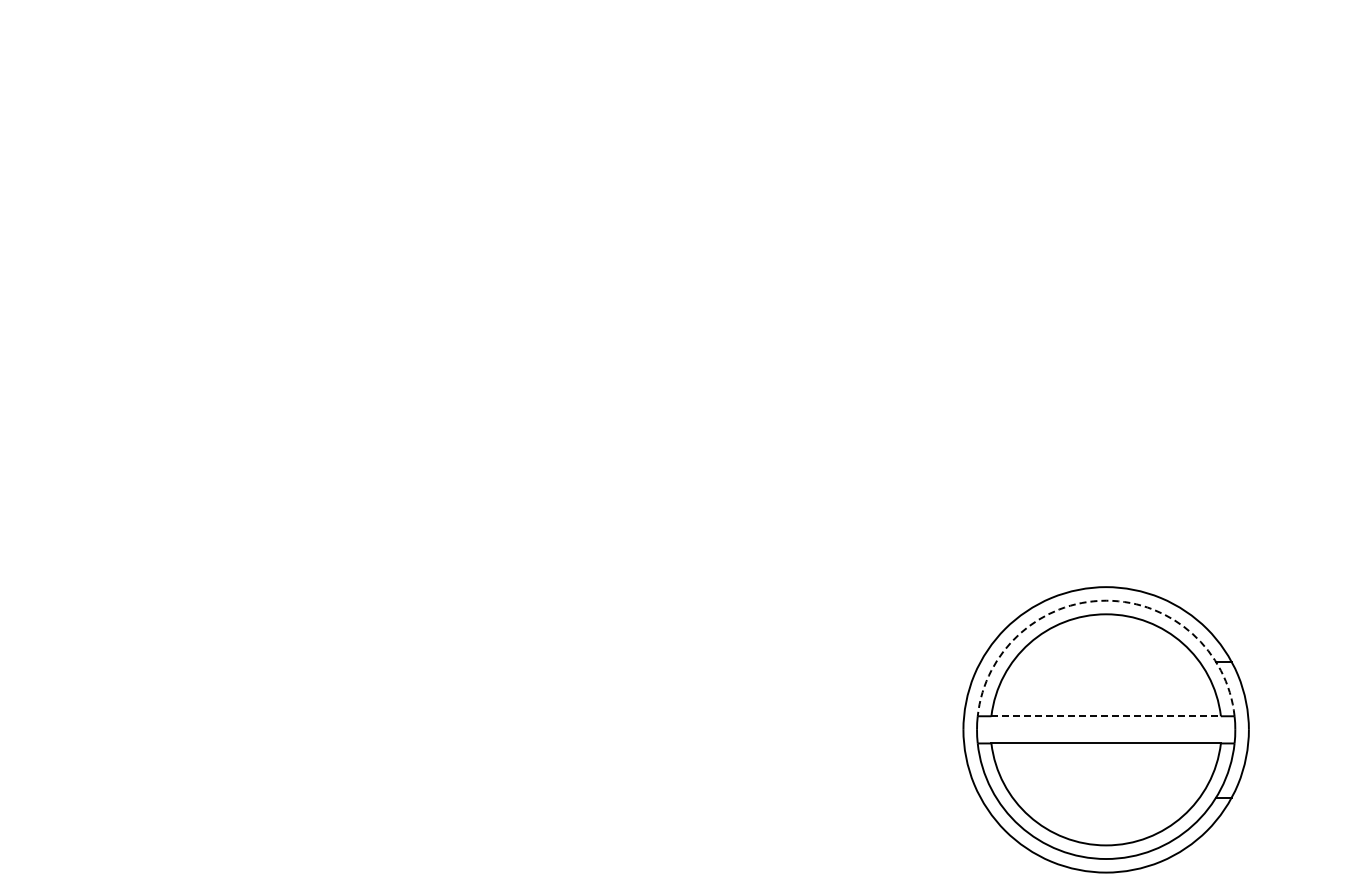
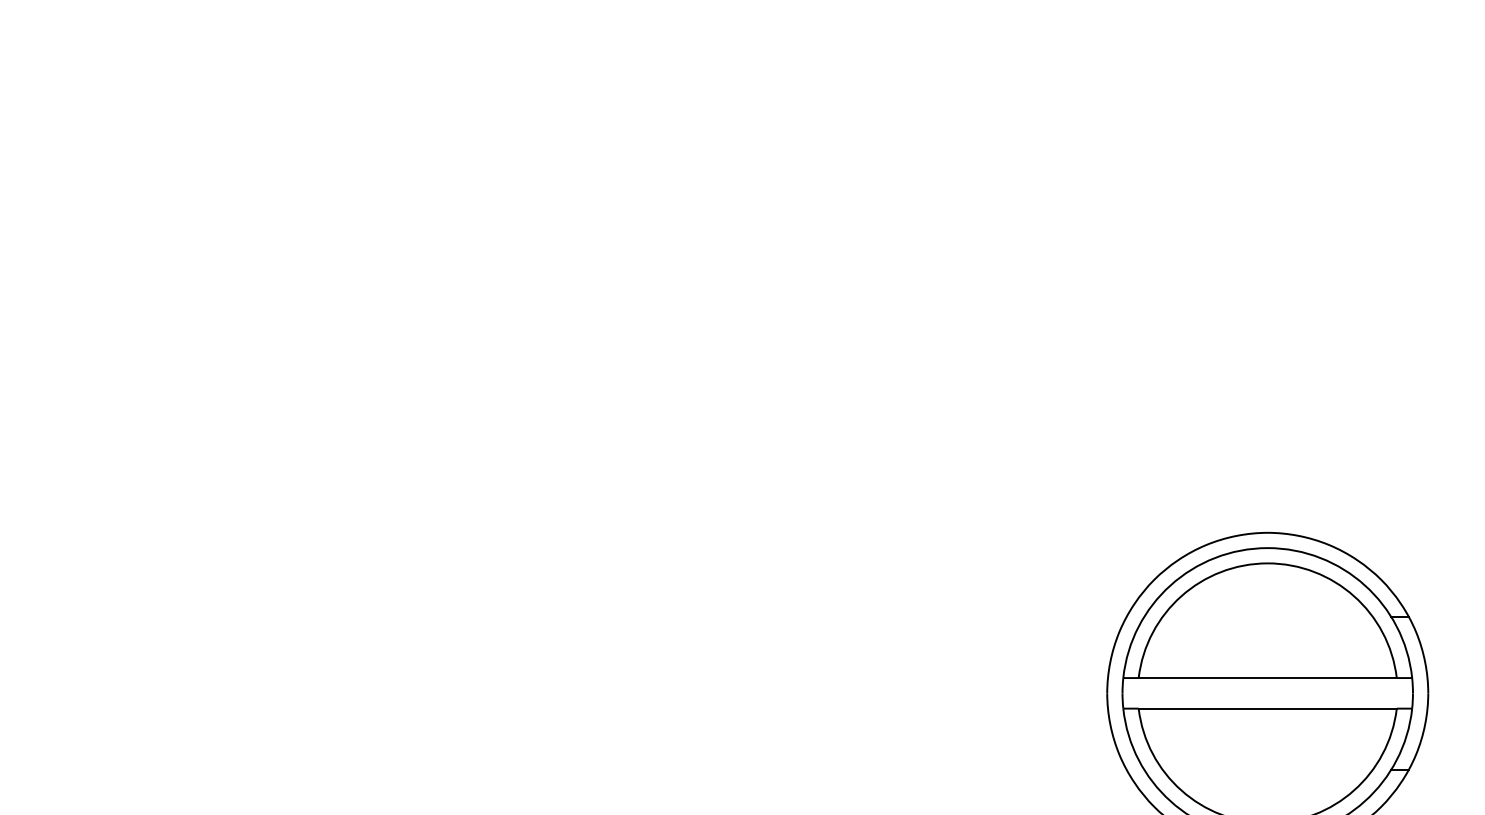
arc: (1106, 600) -> (1268, 547), dashed -> solid
line: (1106, 716) -> (1268, 678), dashed -> solid

